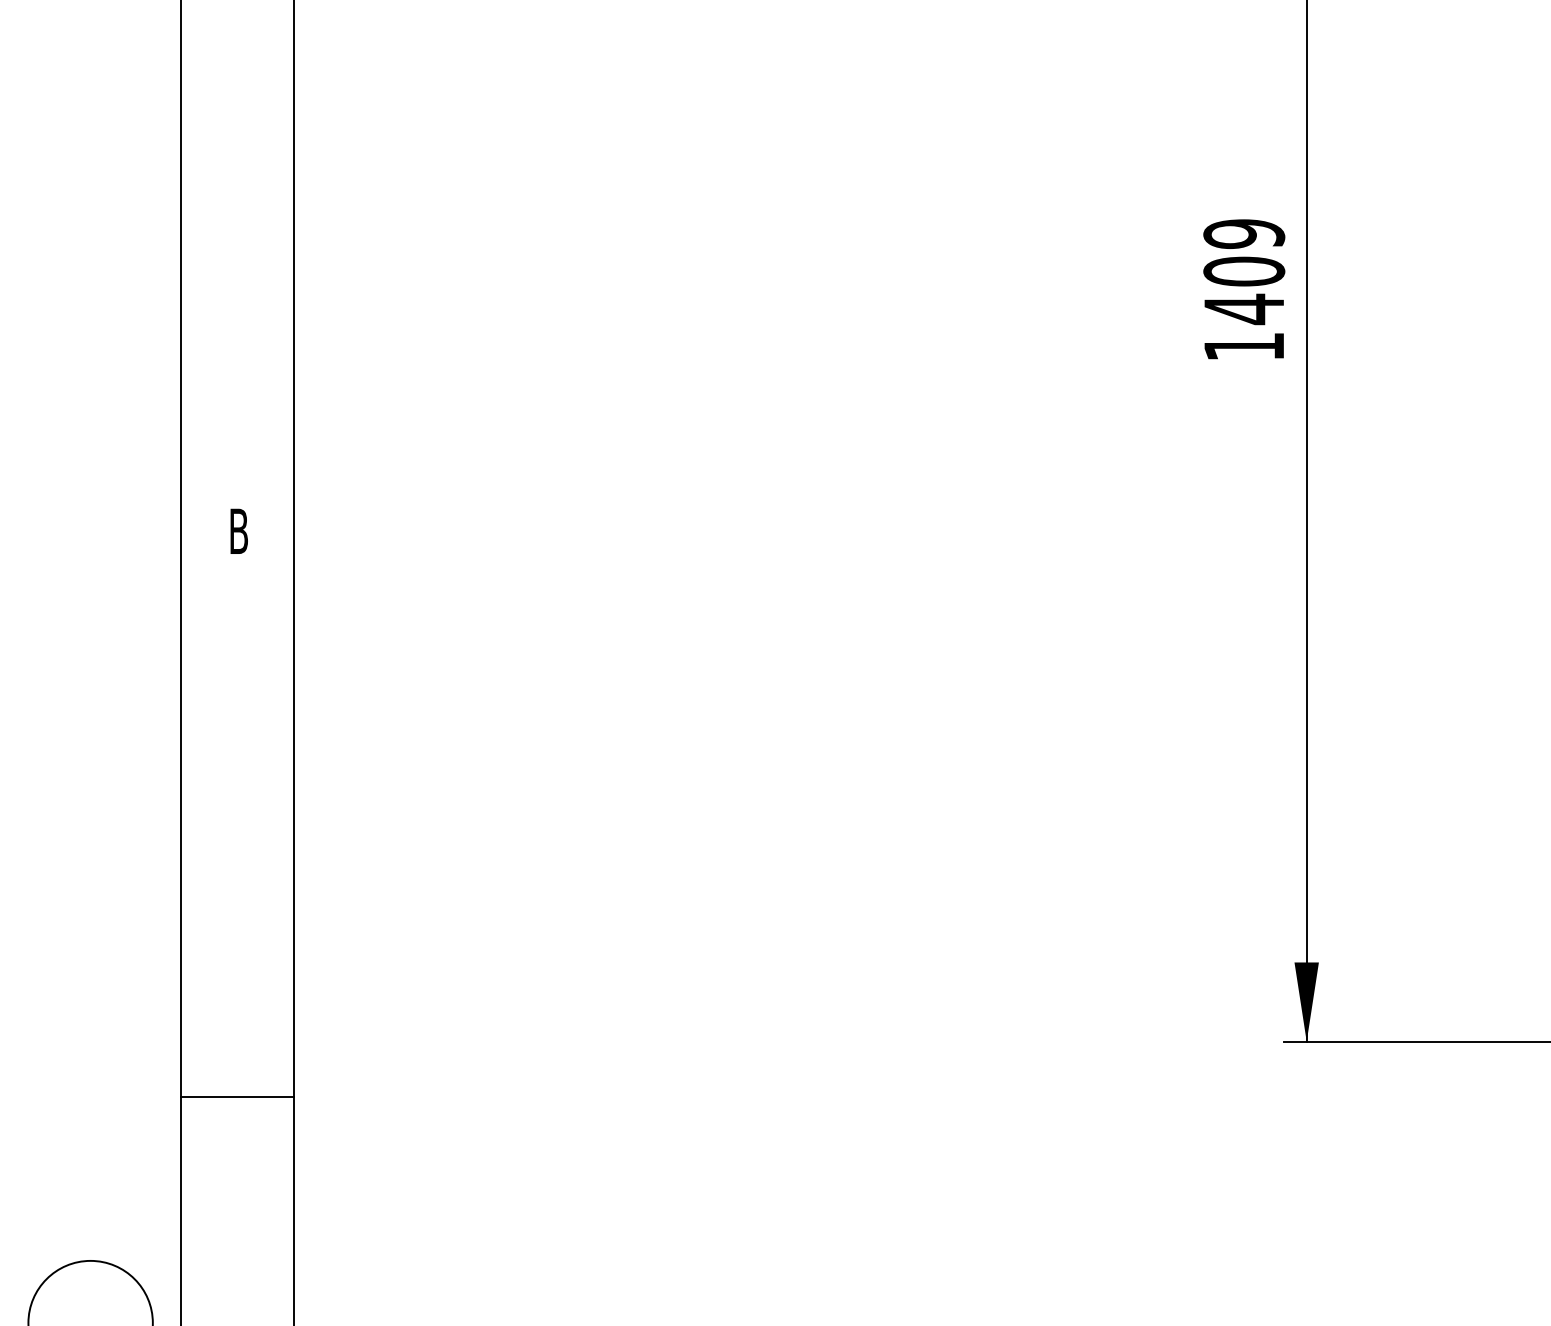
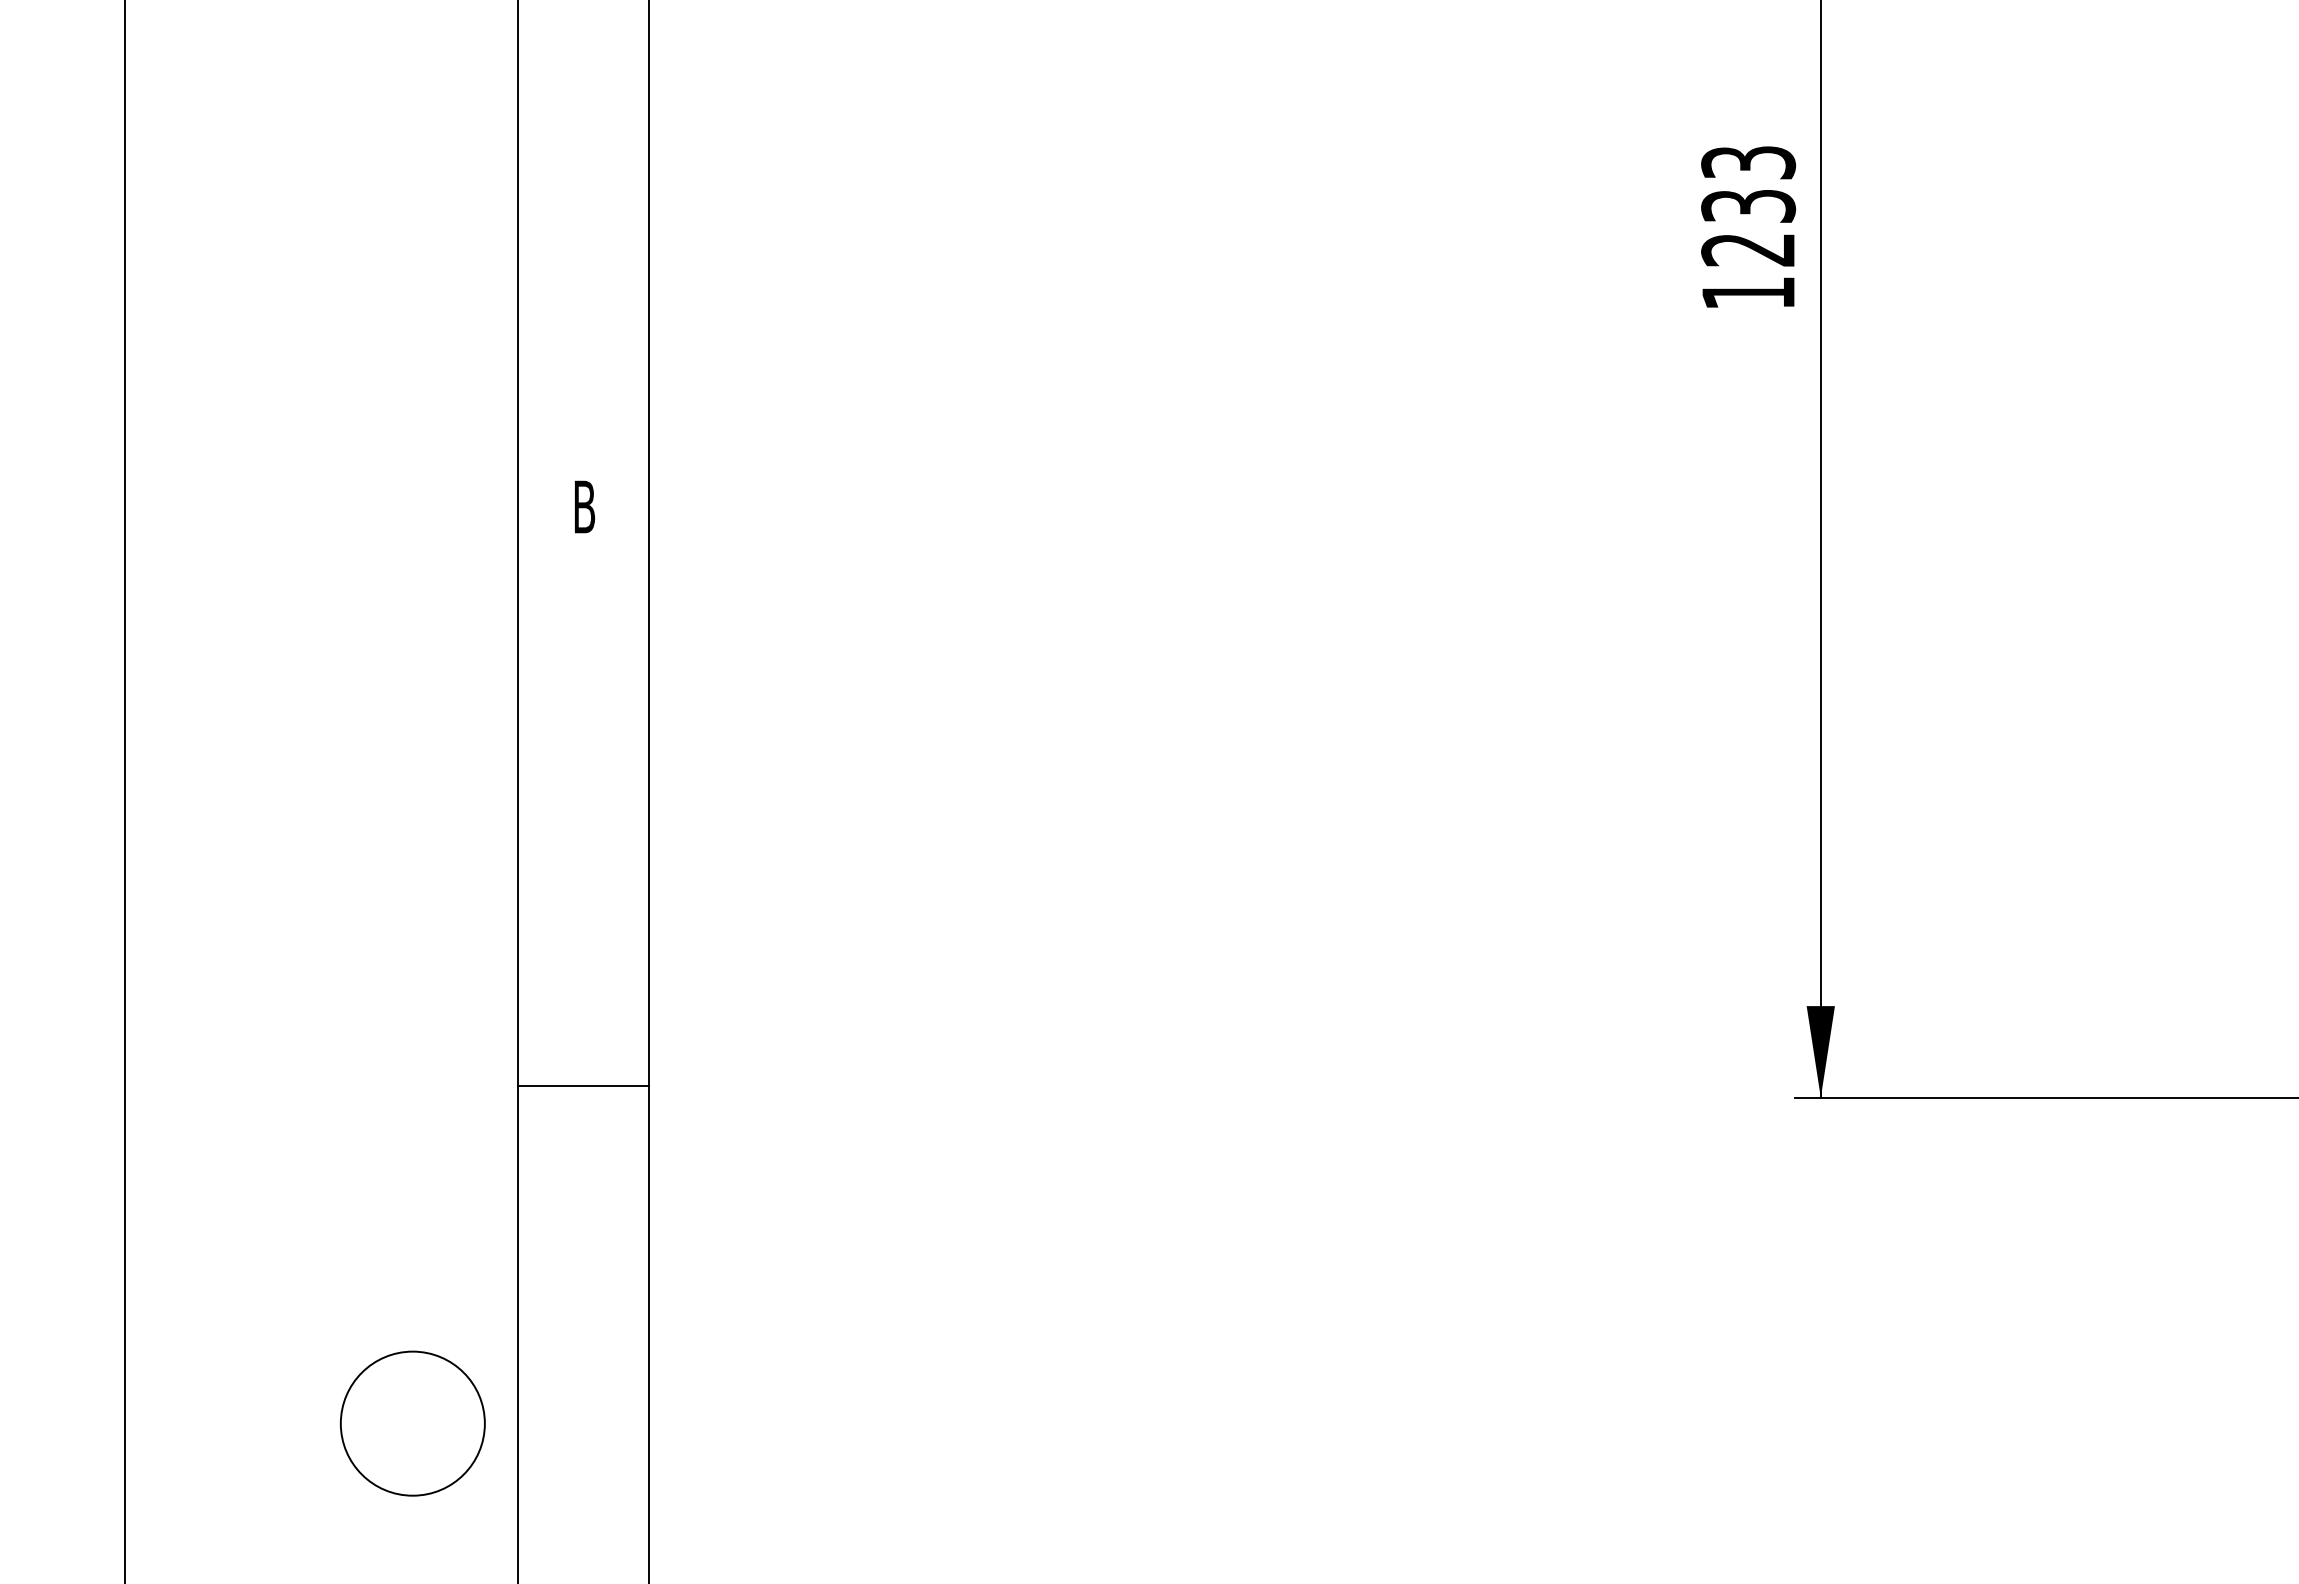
text: (1244, 271) -> (1748, 206), 1409 -> 1233
line: (237, 1096) -> (582, 1085), moved

